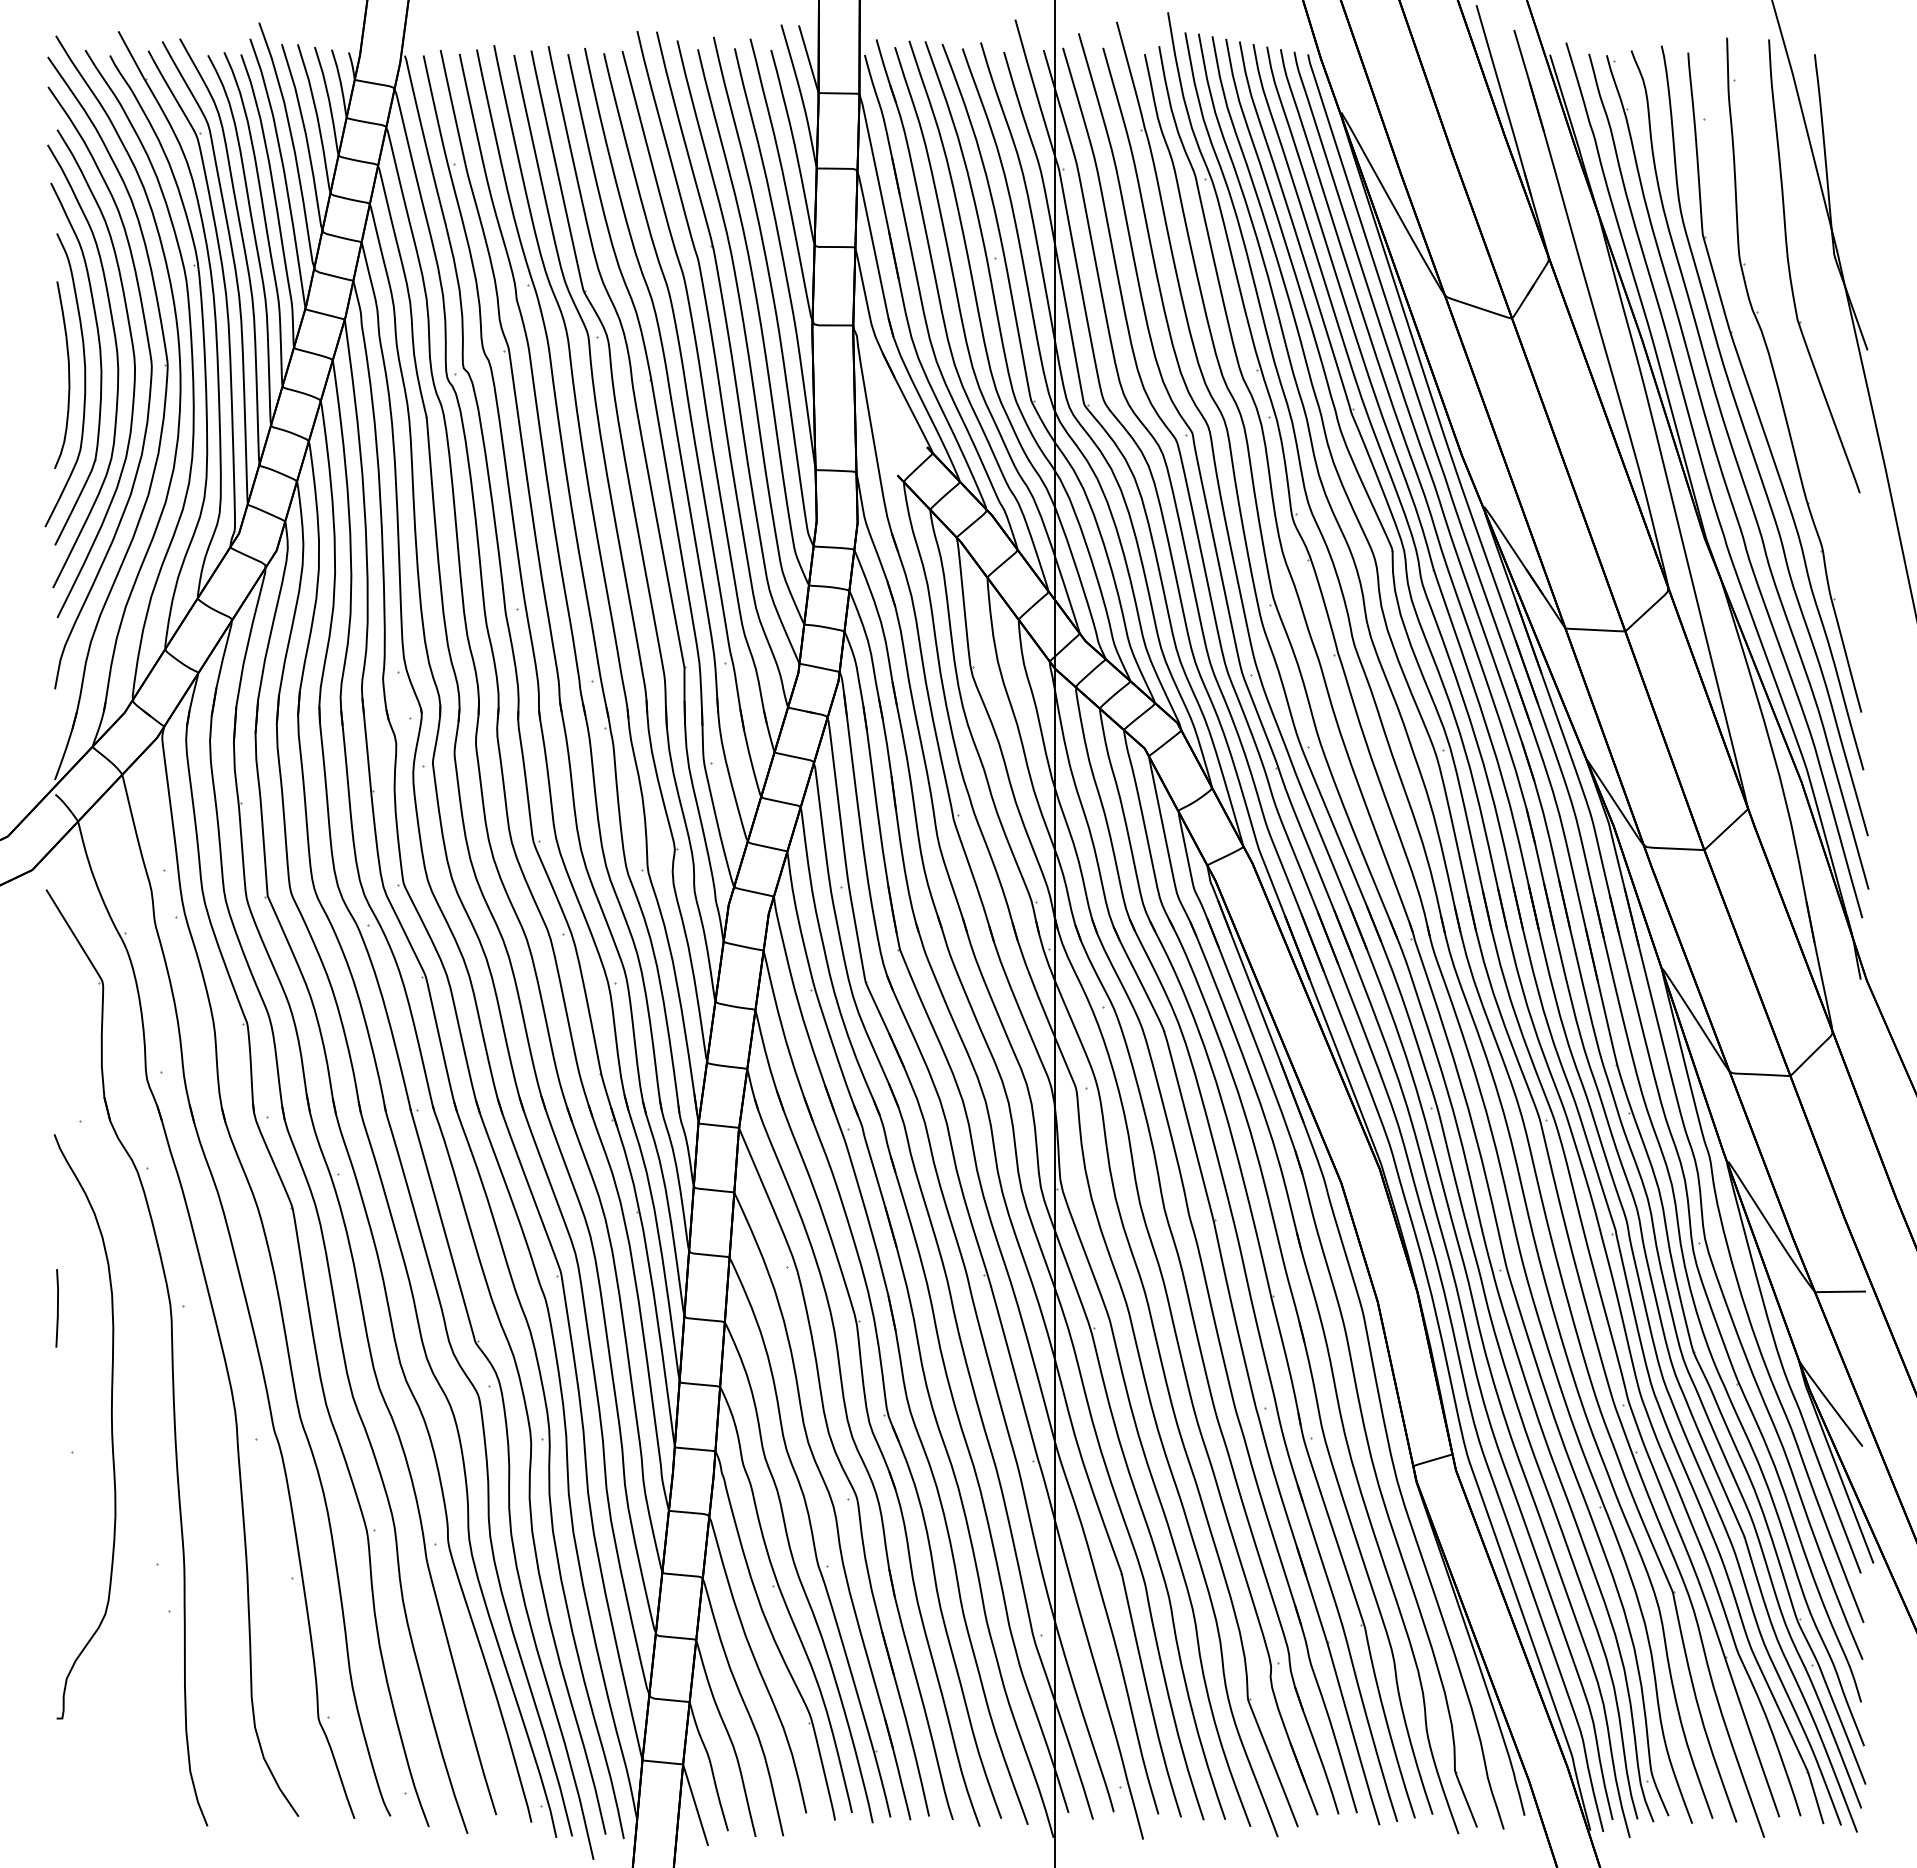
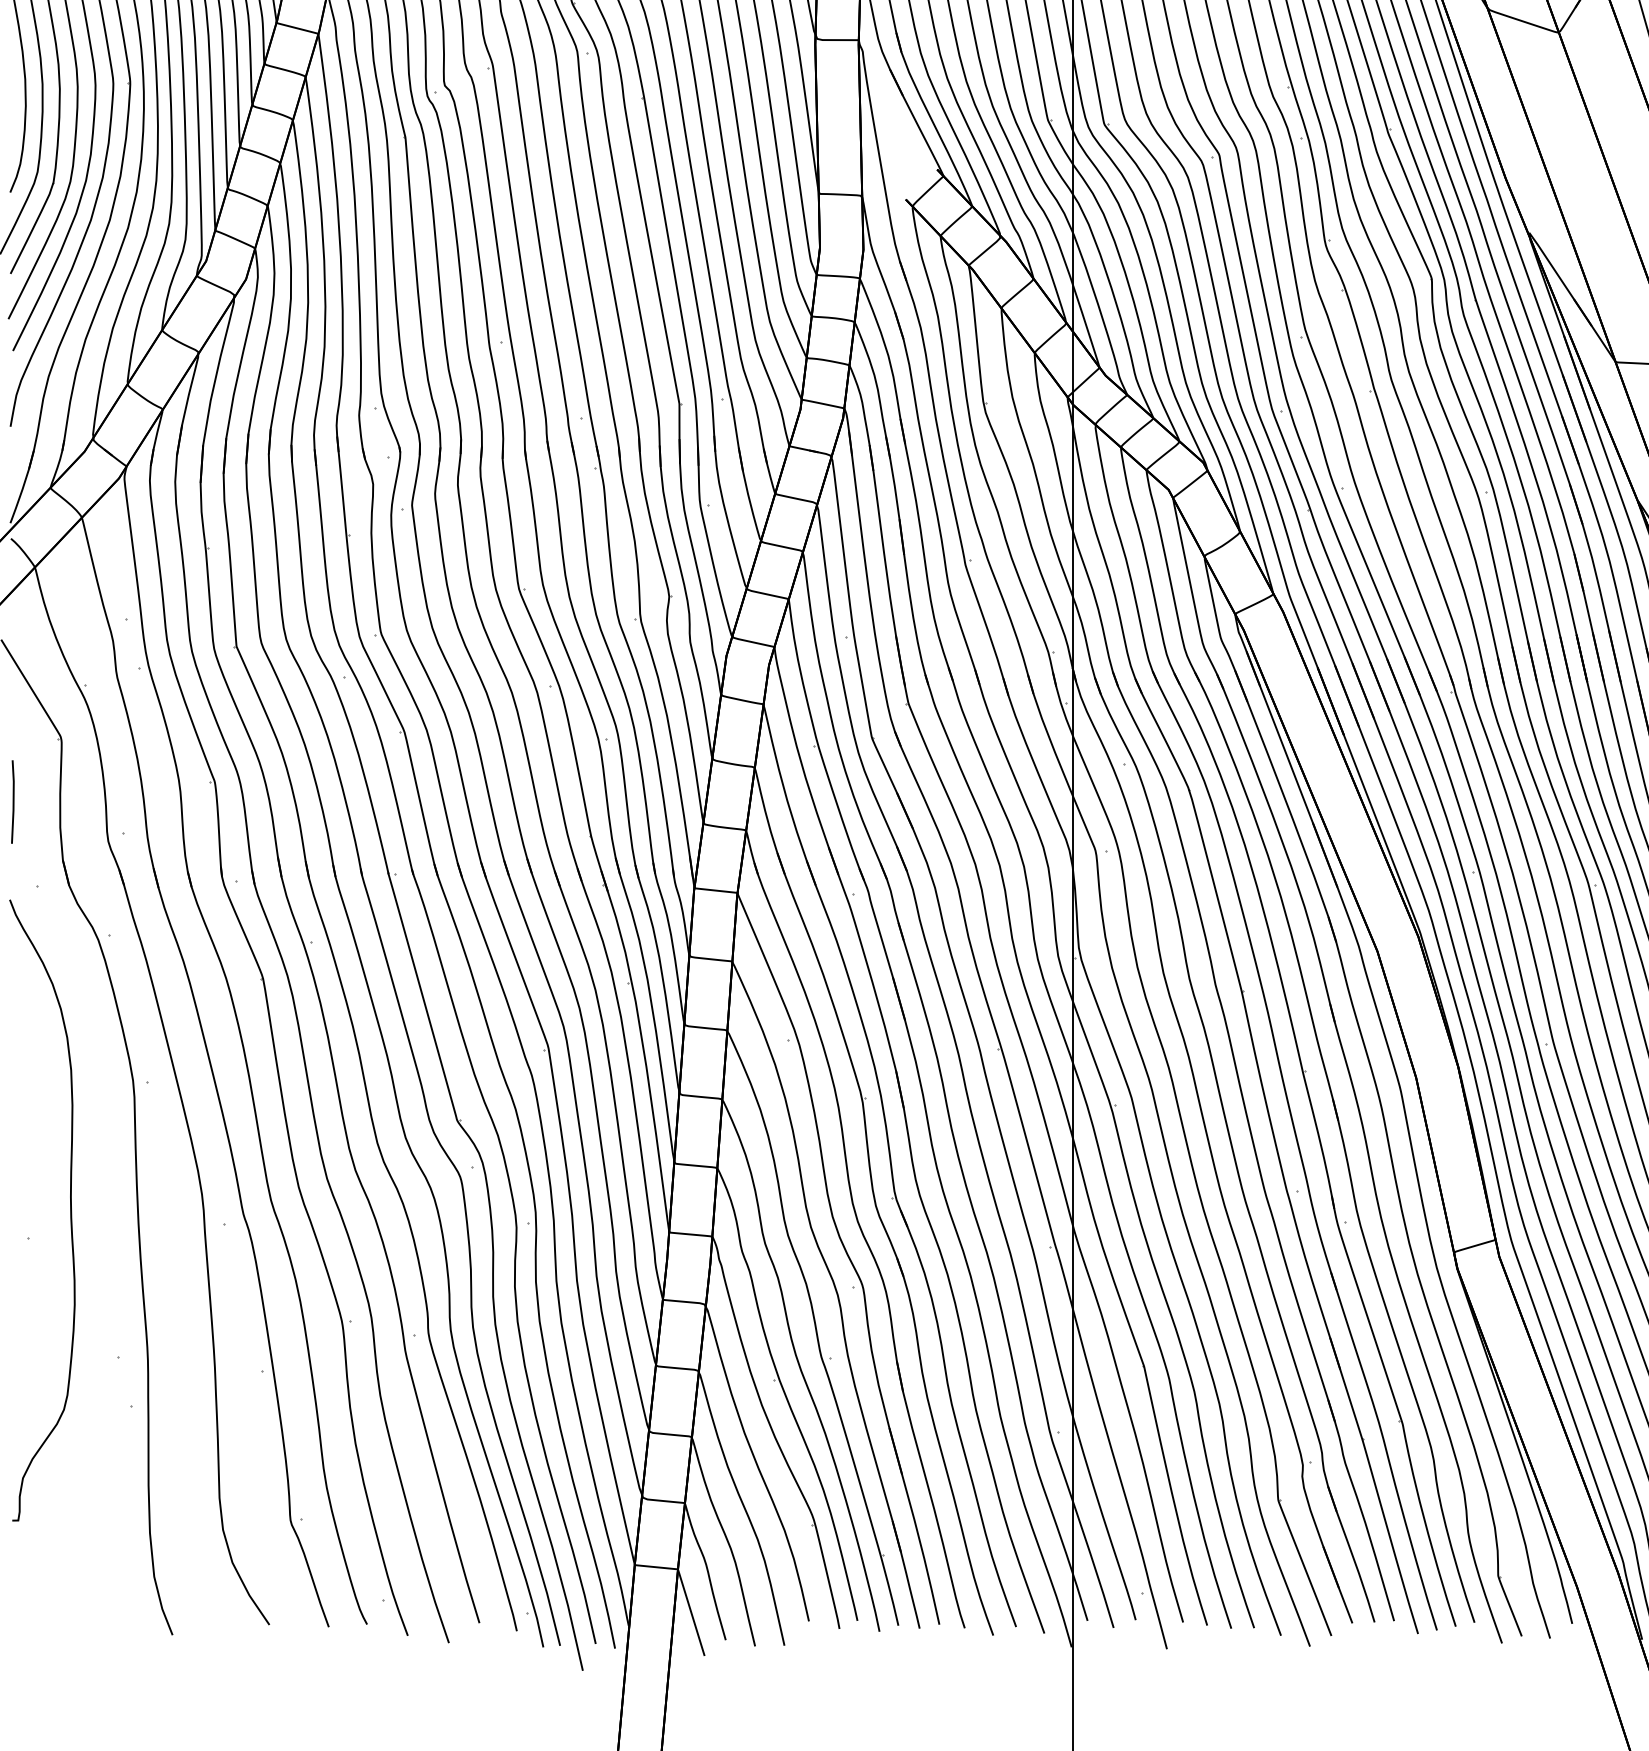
line: (57, 1308) -> (13, 802), moved

